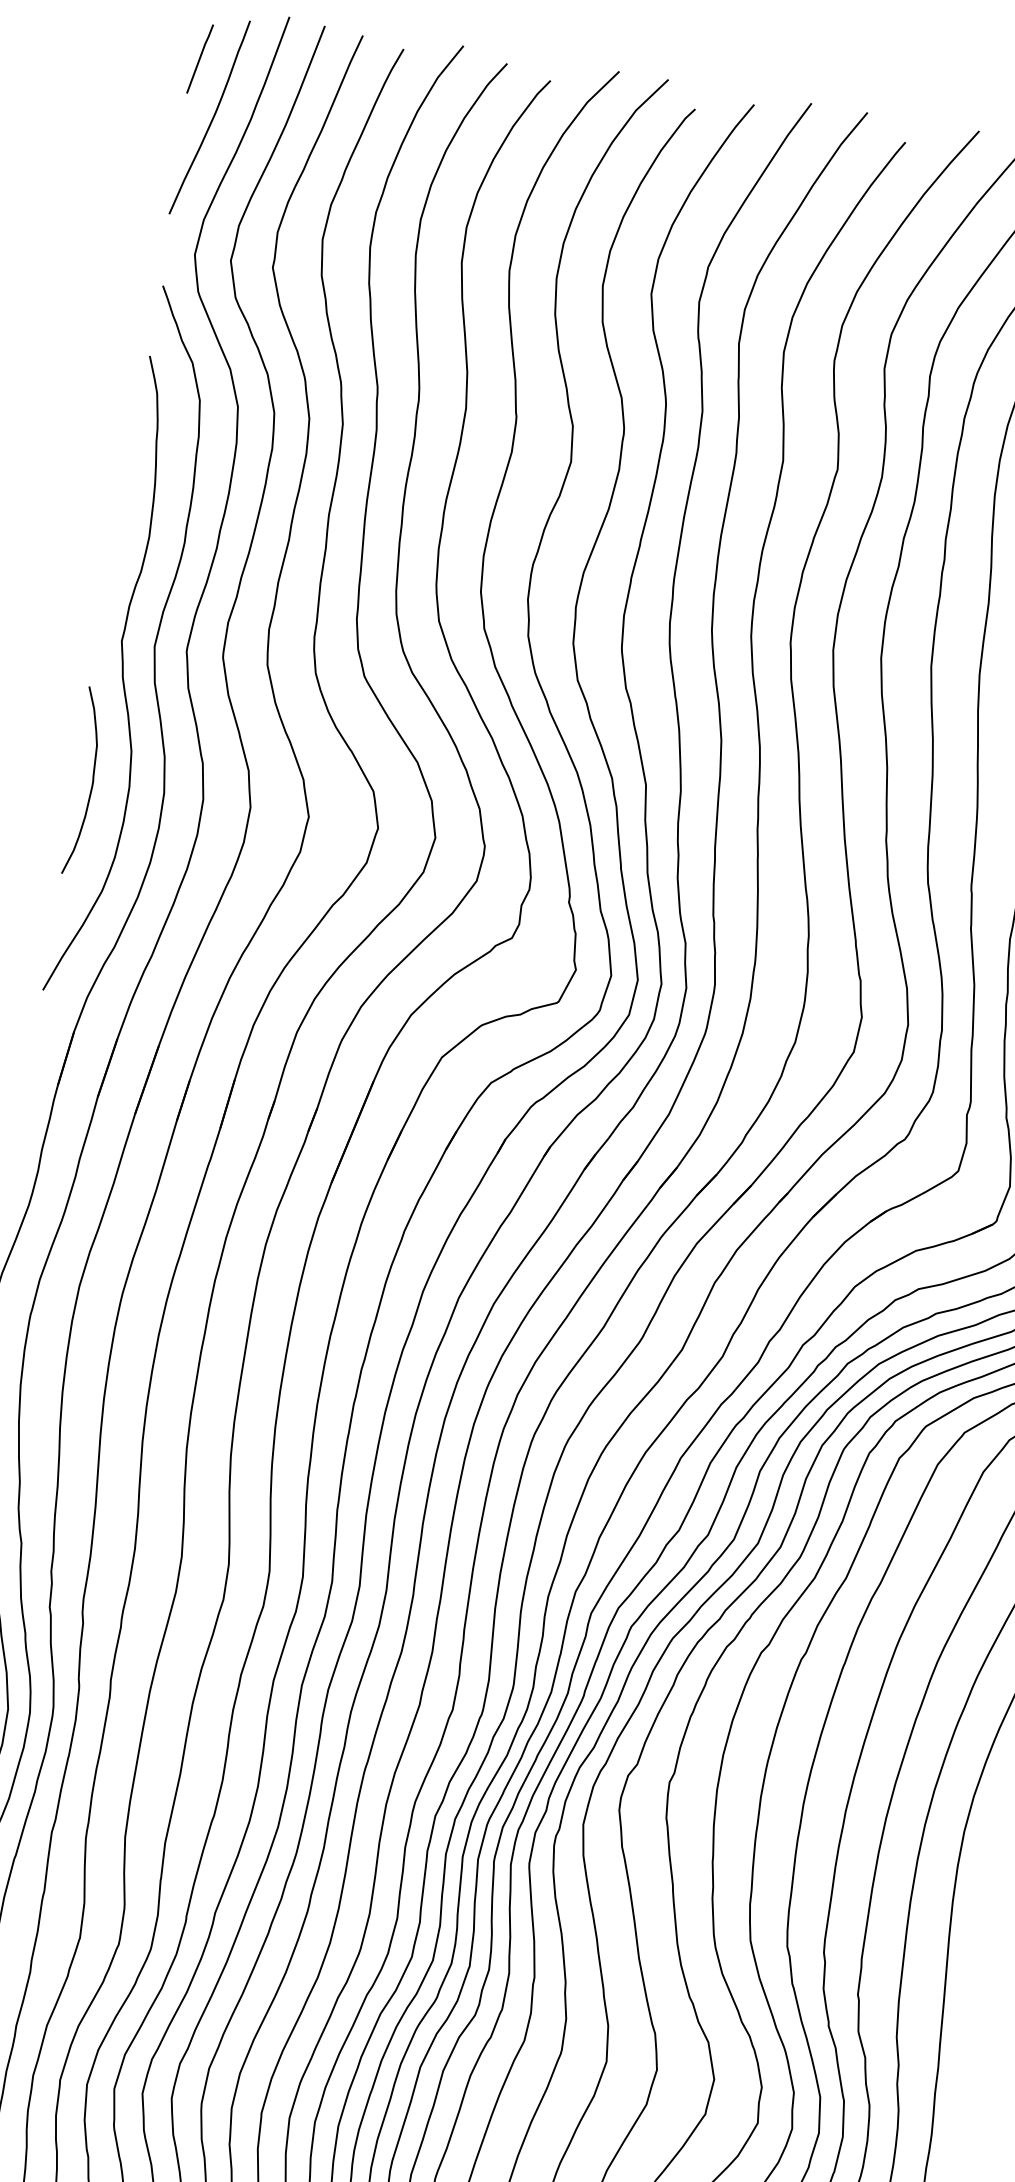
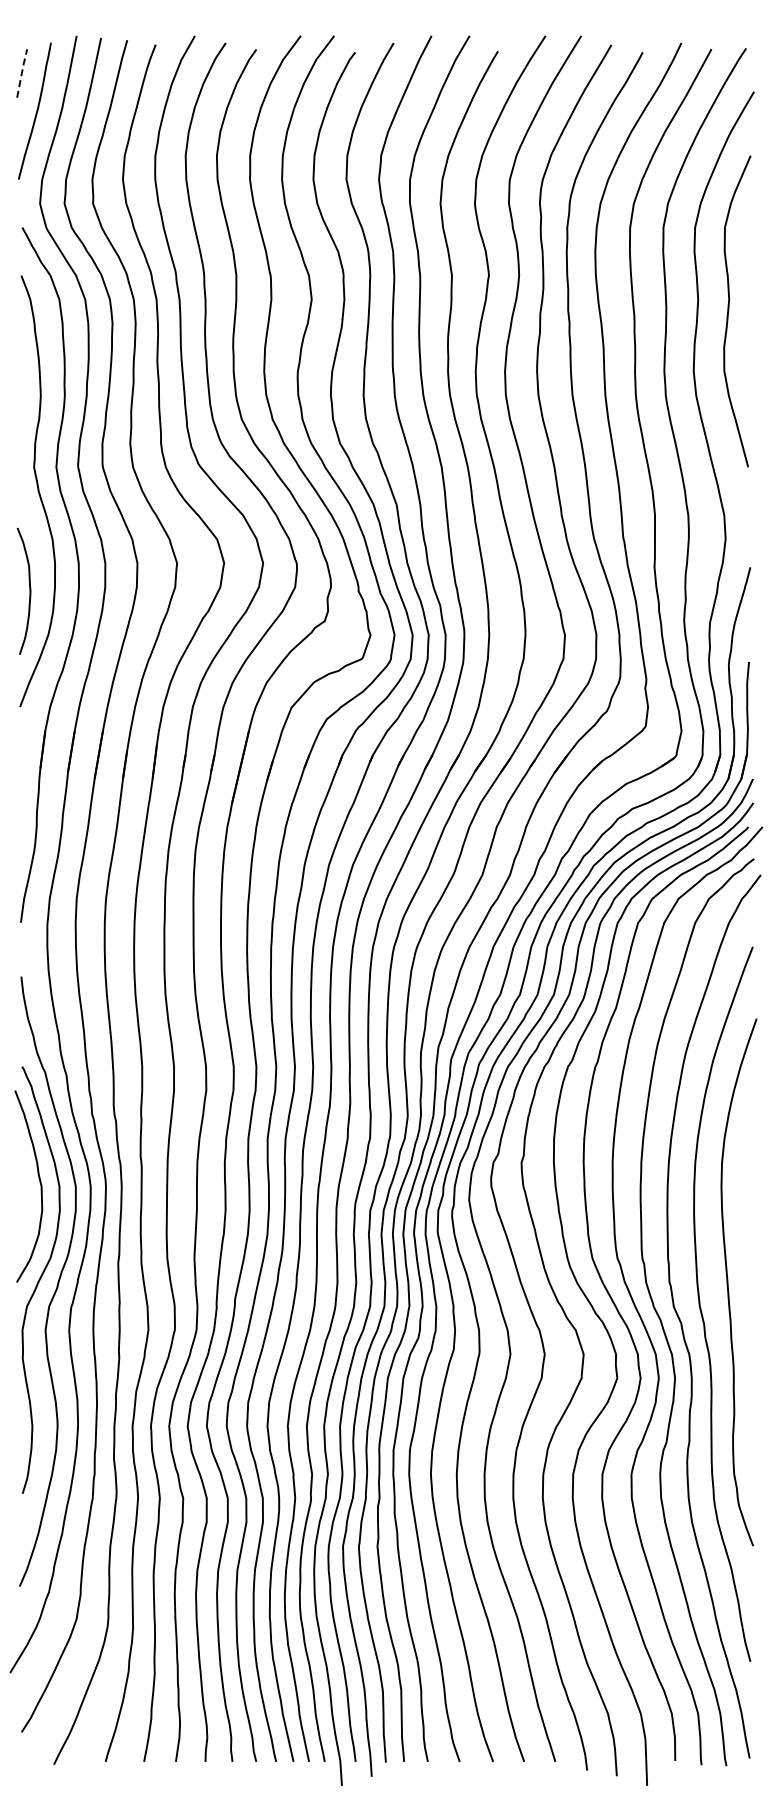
line: (201, 56) -> (22, 71), solid -> dashed
curve: (91, 781) -> (29, 590), moved

